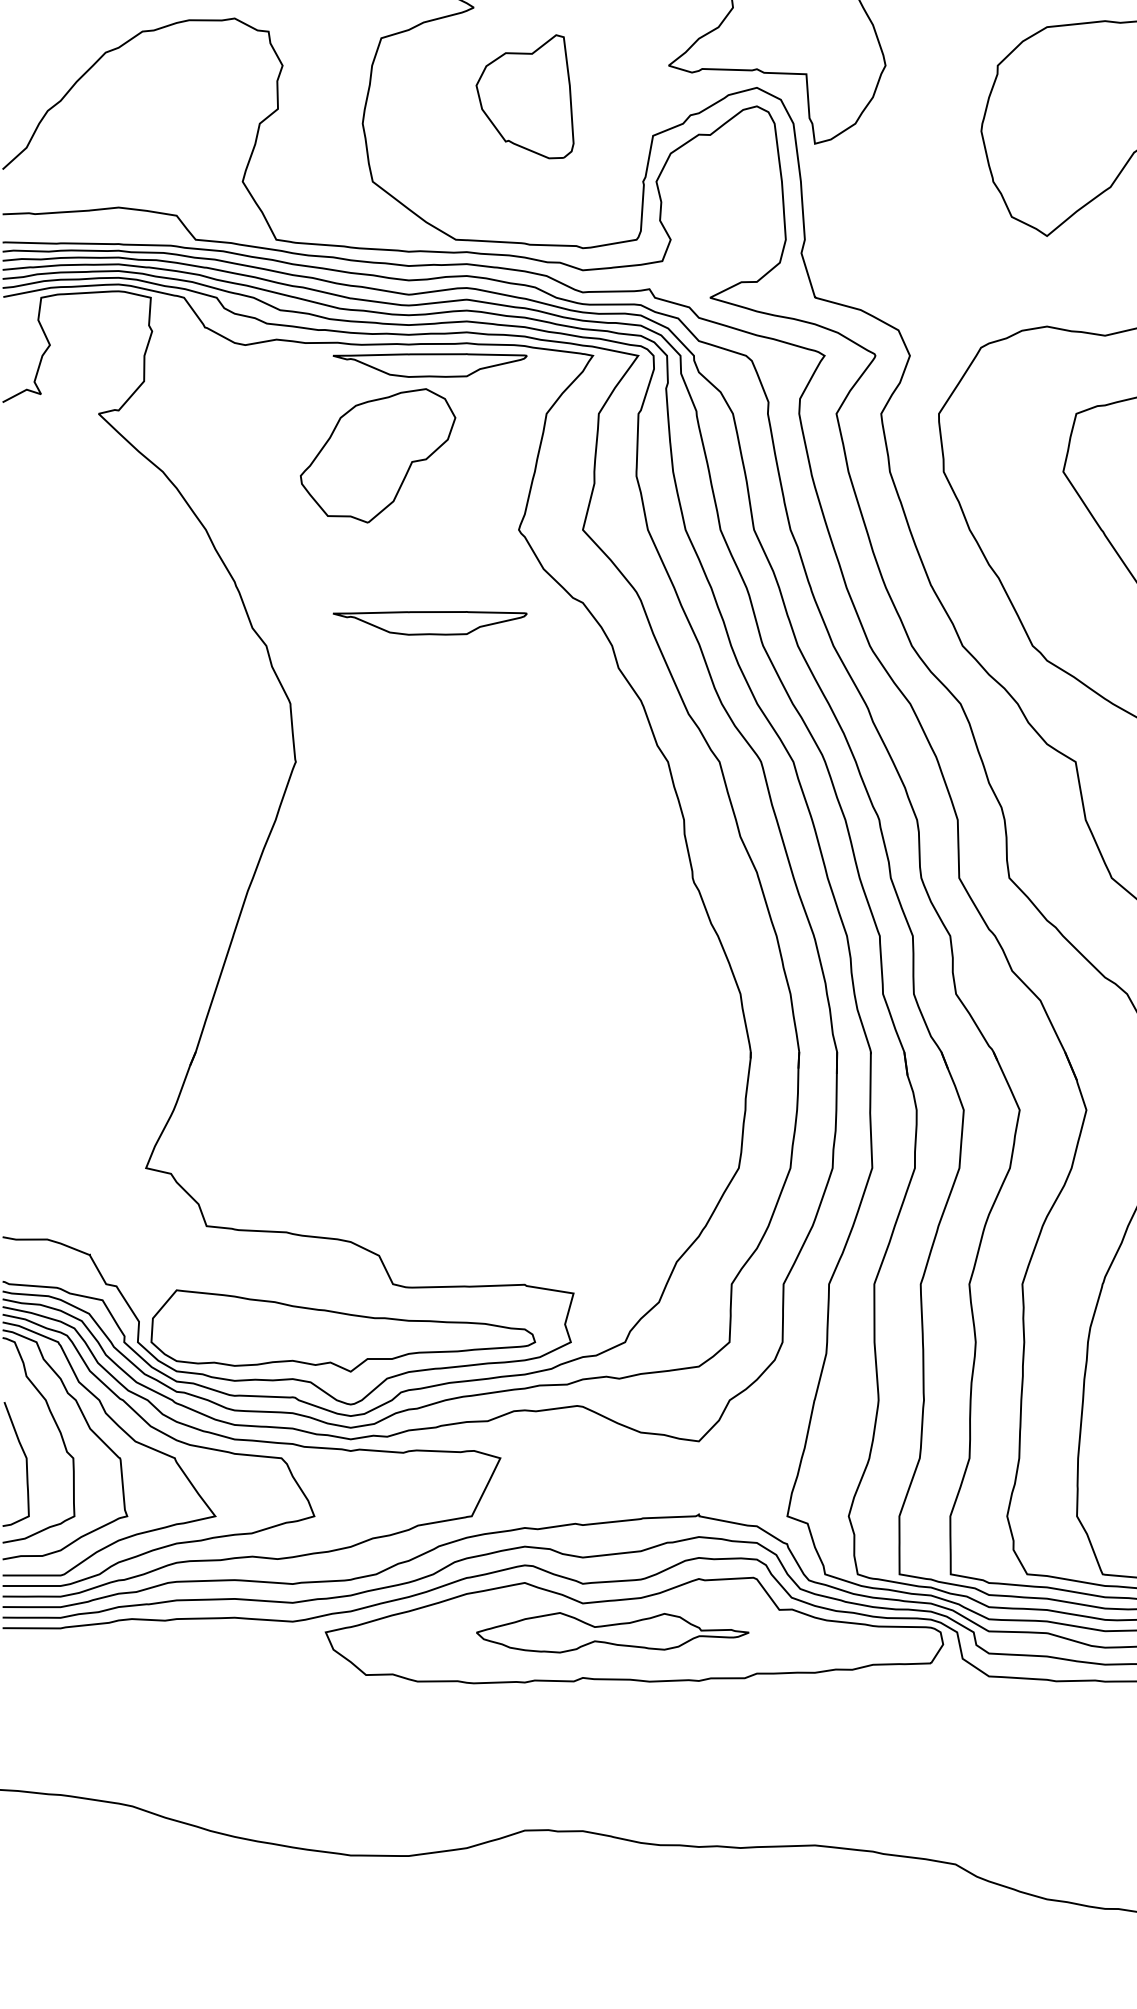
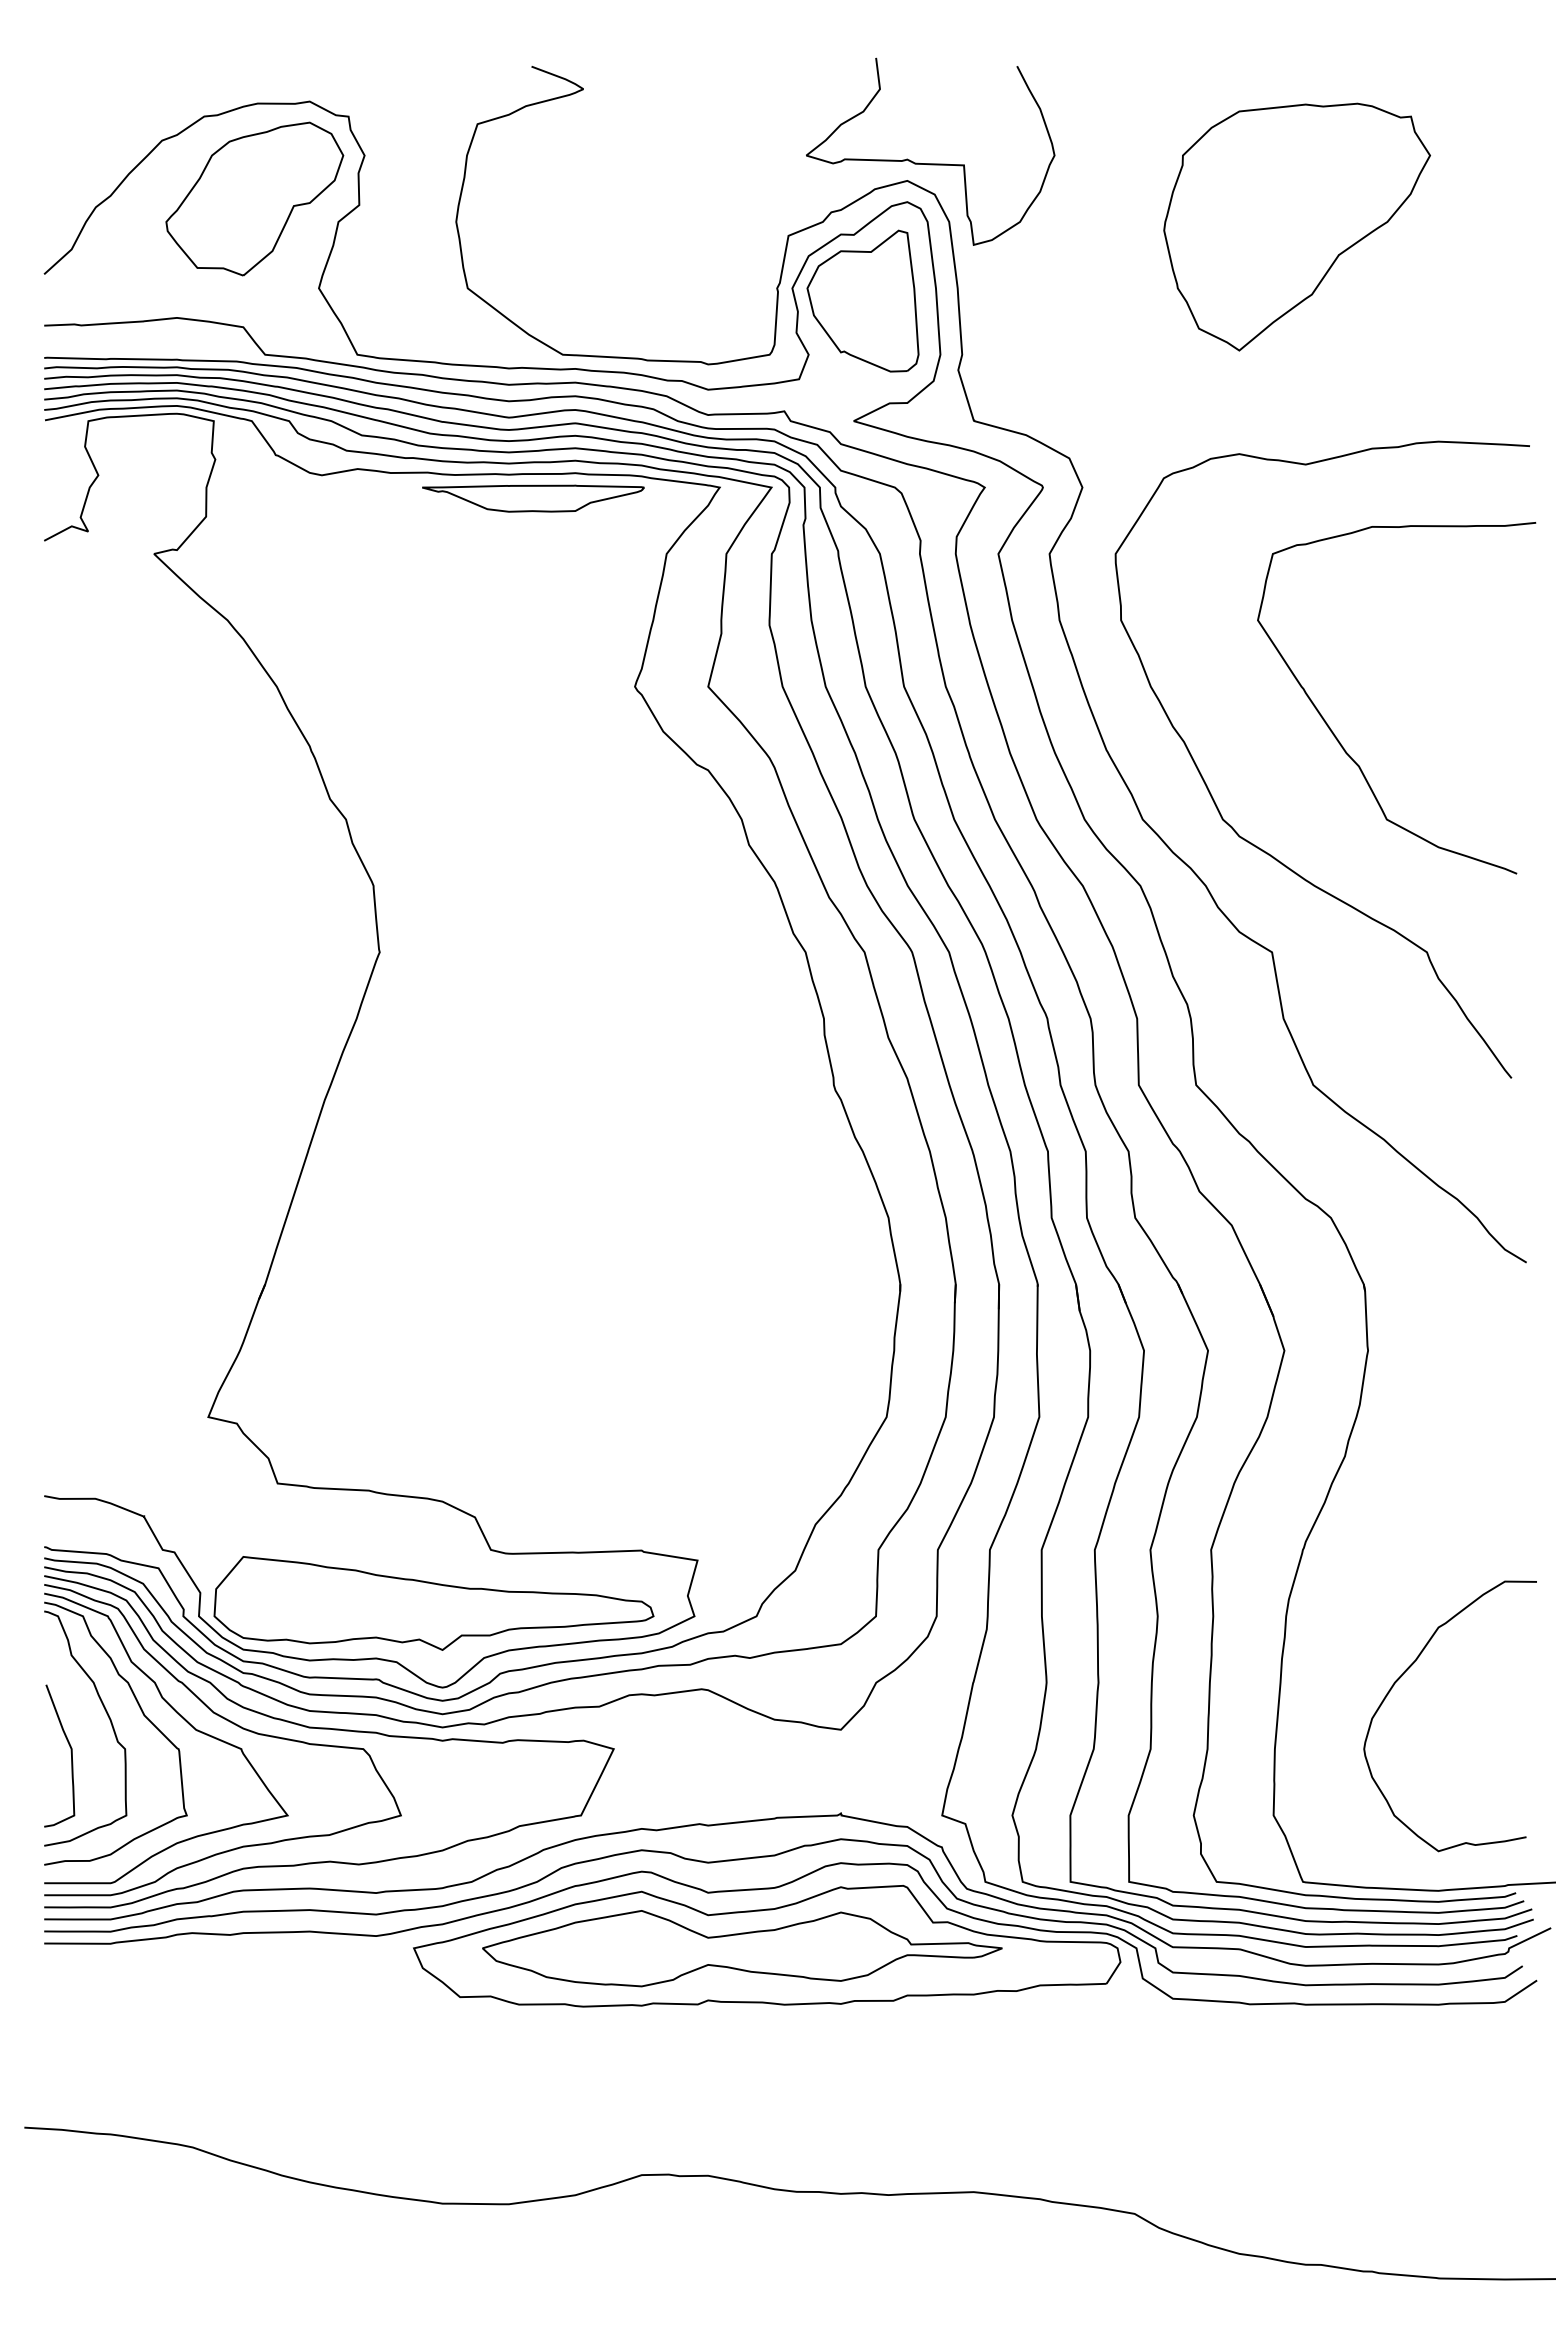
part: (524, 96) -> (862, 300), moved
part: (377, 455) -> (254, 198), moved
part: (430, 623) -> (533, 793), removed
part: (612, 1632) -> (742, 1948), size x1.67

